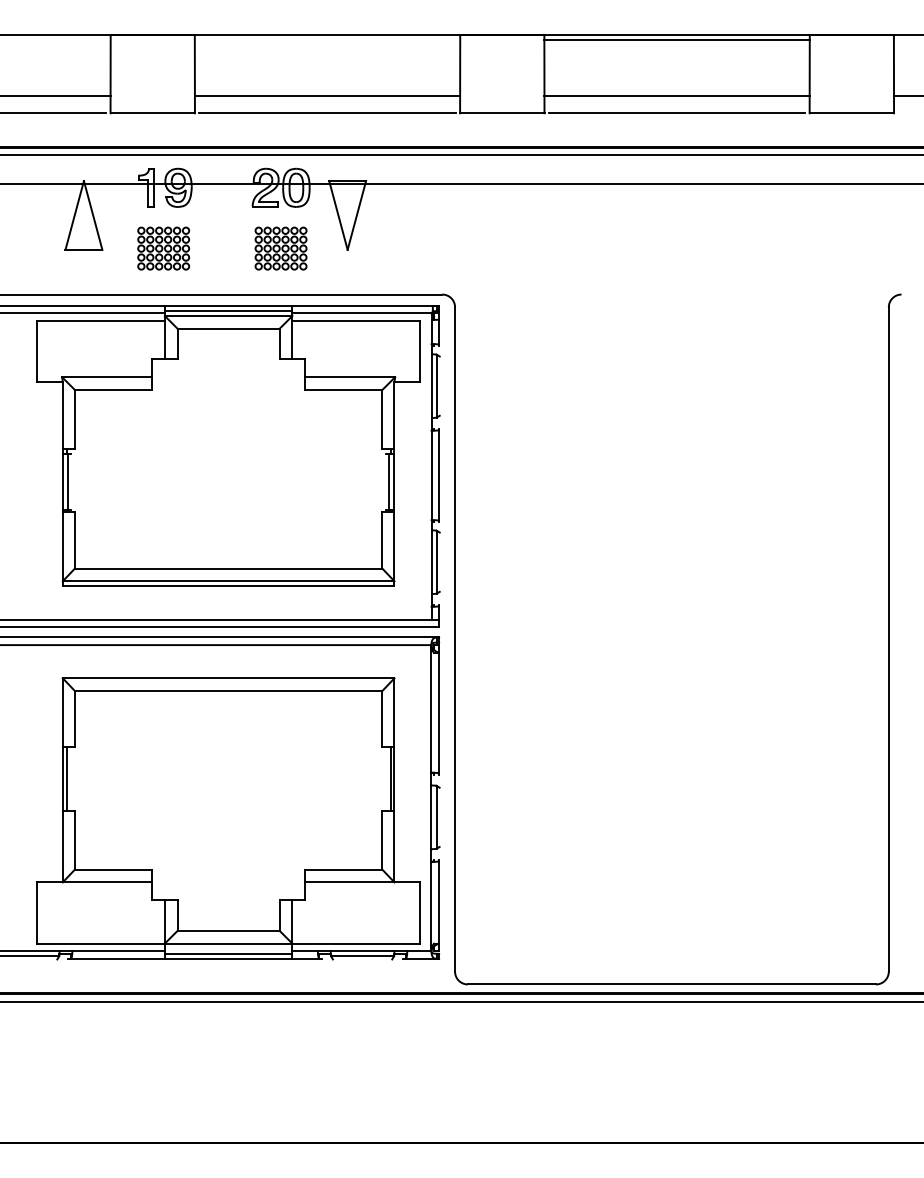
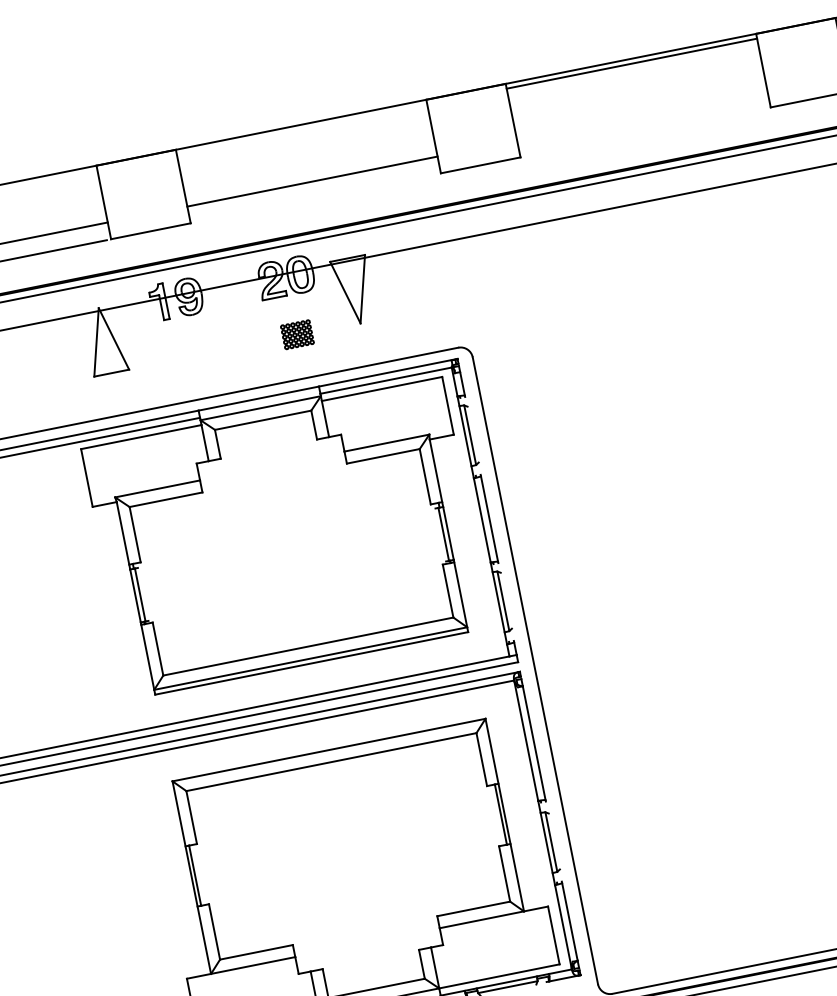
line: (676, 95) -> (641, 115), removed
line: (327, 113) -> (315, 198), removed
line: (676, 113) -> (645, 132), removed
part: (163, 248) -> (186, 356), removed
part: (280, 248) -> (296, 334), size x0.6
line: (228, 310) -> (259, 403), removed

